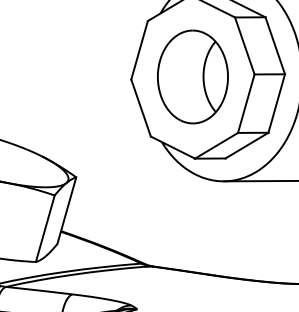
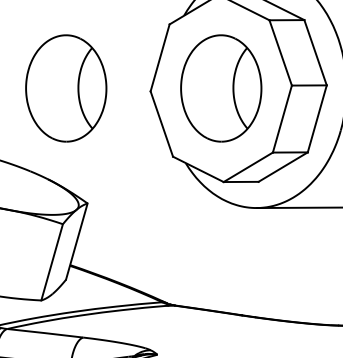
part: (57, 77) -> (66, 88), added

